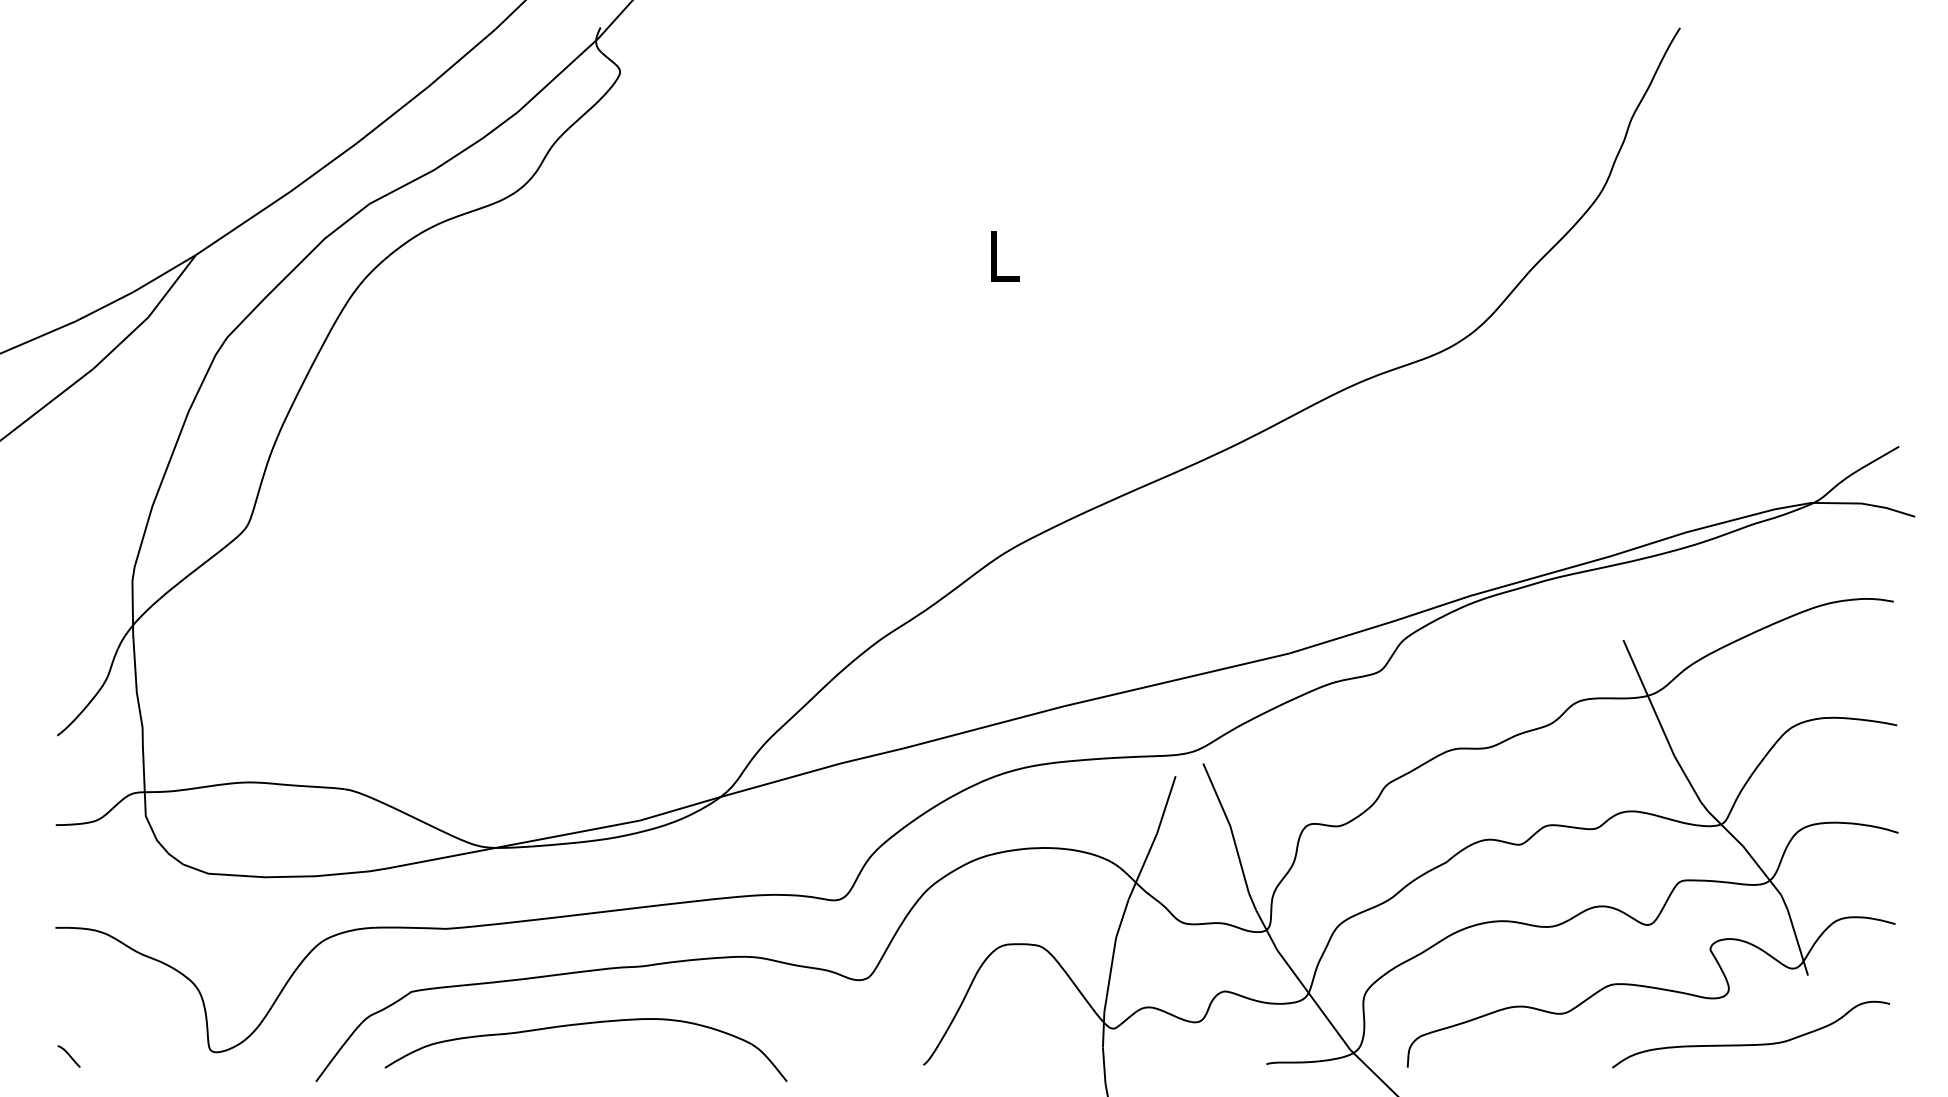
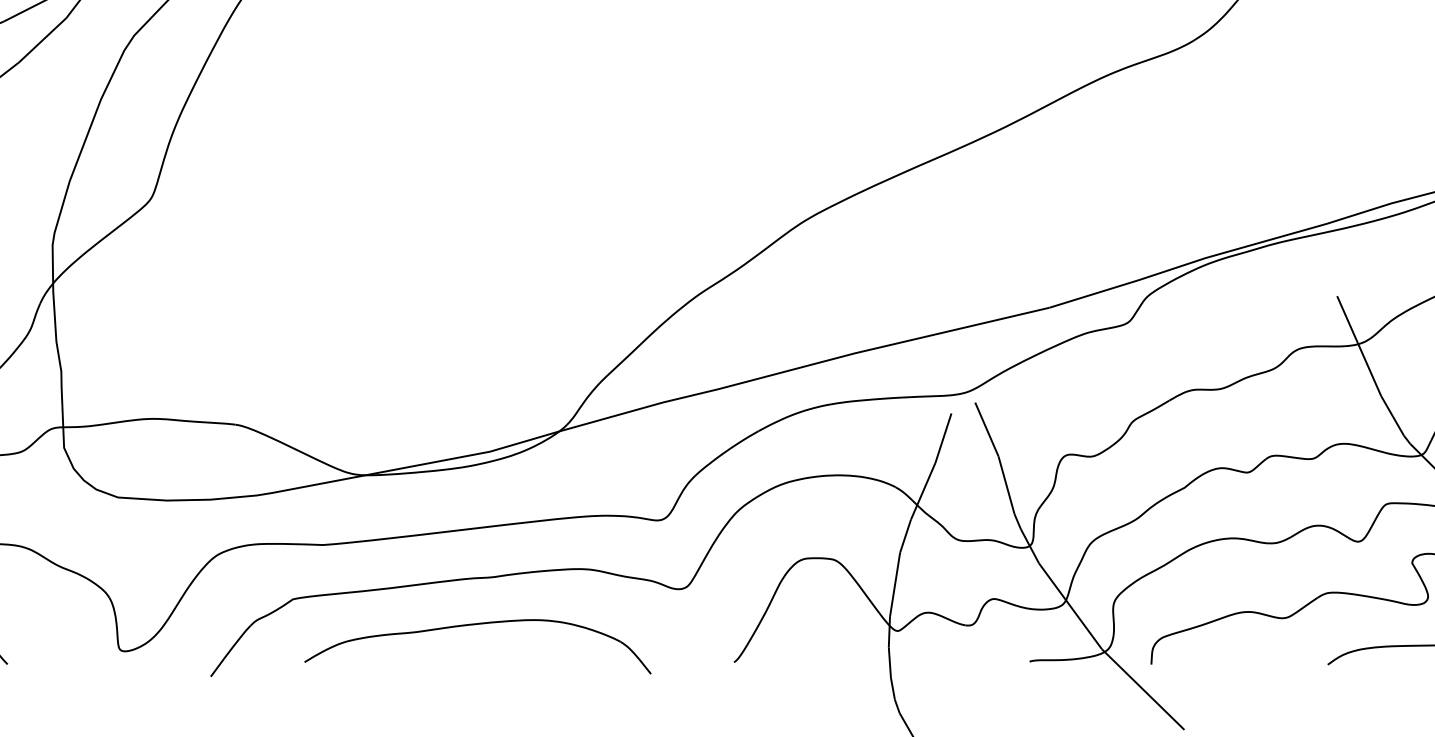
part: (585, 1024) -> (477, 624), moved

